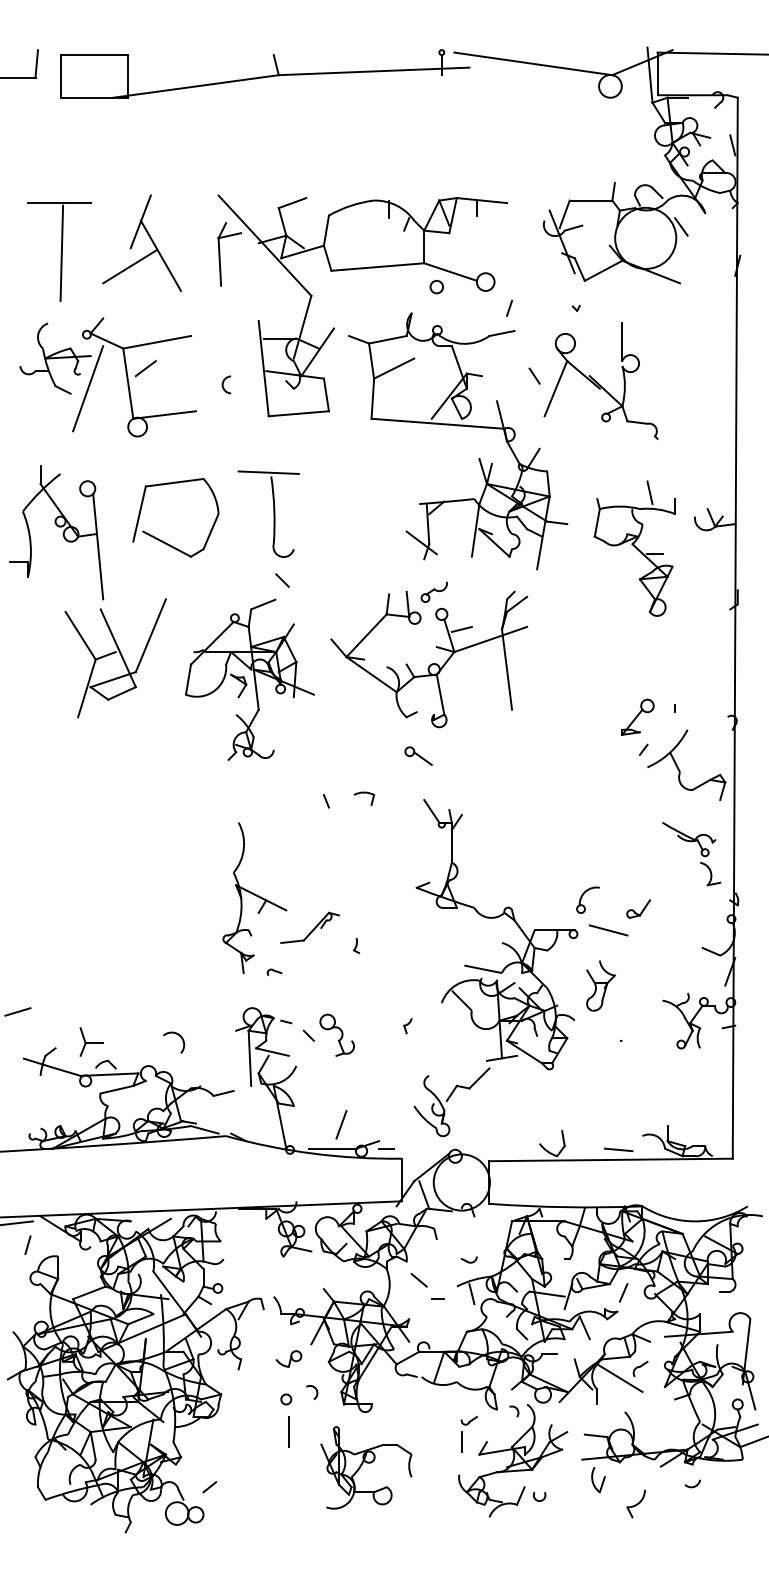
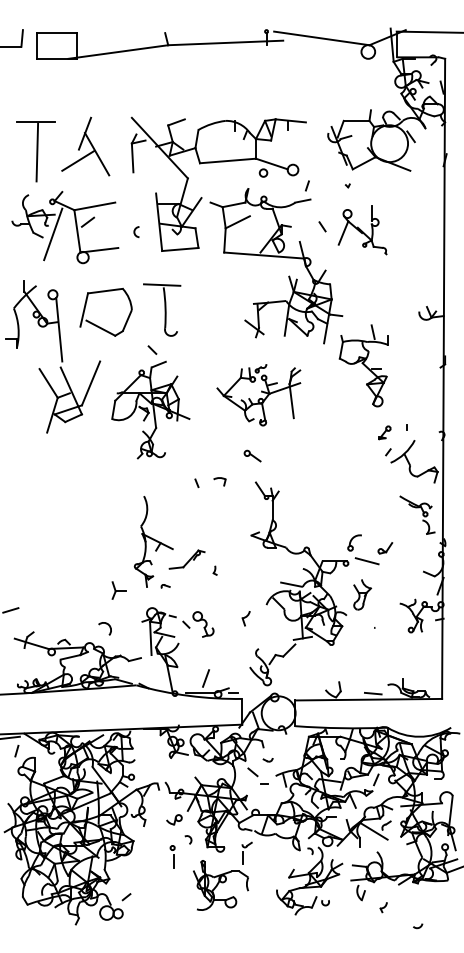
part: (600, 380) -> (362, 229), size x0.7
part: (633, 548) -> (363, 365), moved
line: (282, 579) -> (152, 349), moved
part: (428, 654) -> (258, 394), size x0.7
part: (637, 717) -> (384, 432), size x0.6
part: (406, 1027) -> (245, 619), size x1.6
part: (90, 1041) -> (118, 590), moved
part: (468, 1260) -> (267, 760), moved
part: (285, 1419) -> (172, 856), size x0.7
part: (468, 1433) -> (246, 852), moved
arc: (695, 1484) -> (419, 926), moved
part: (635, 1504) -> (383, 907), size x0.6

